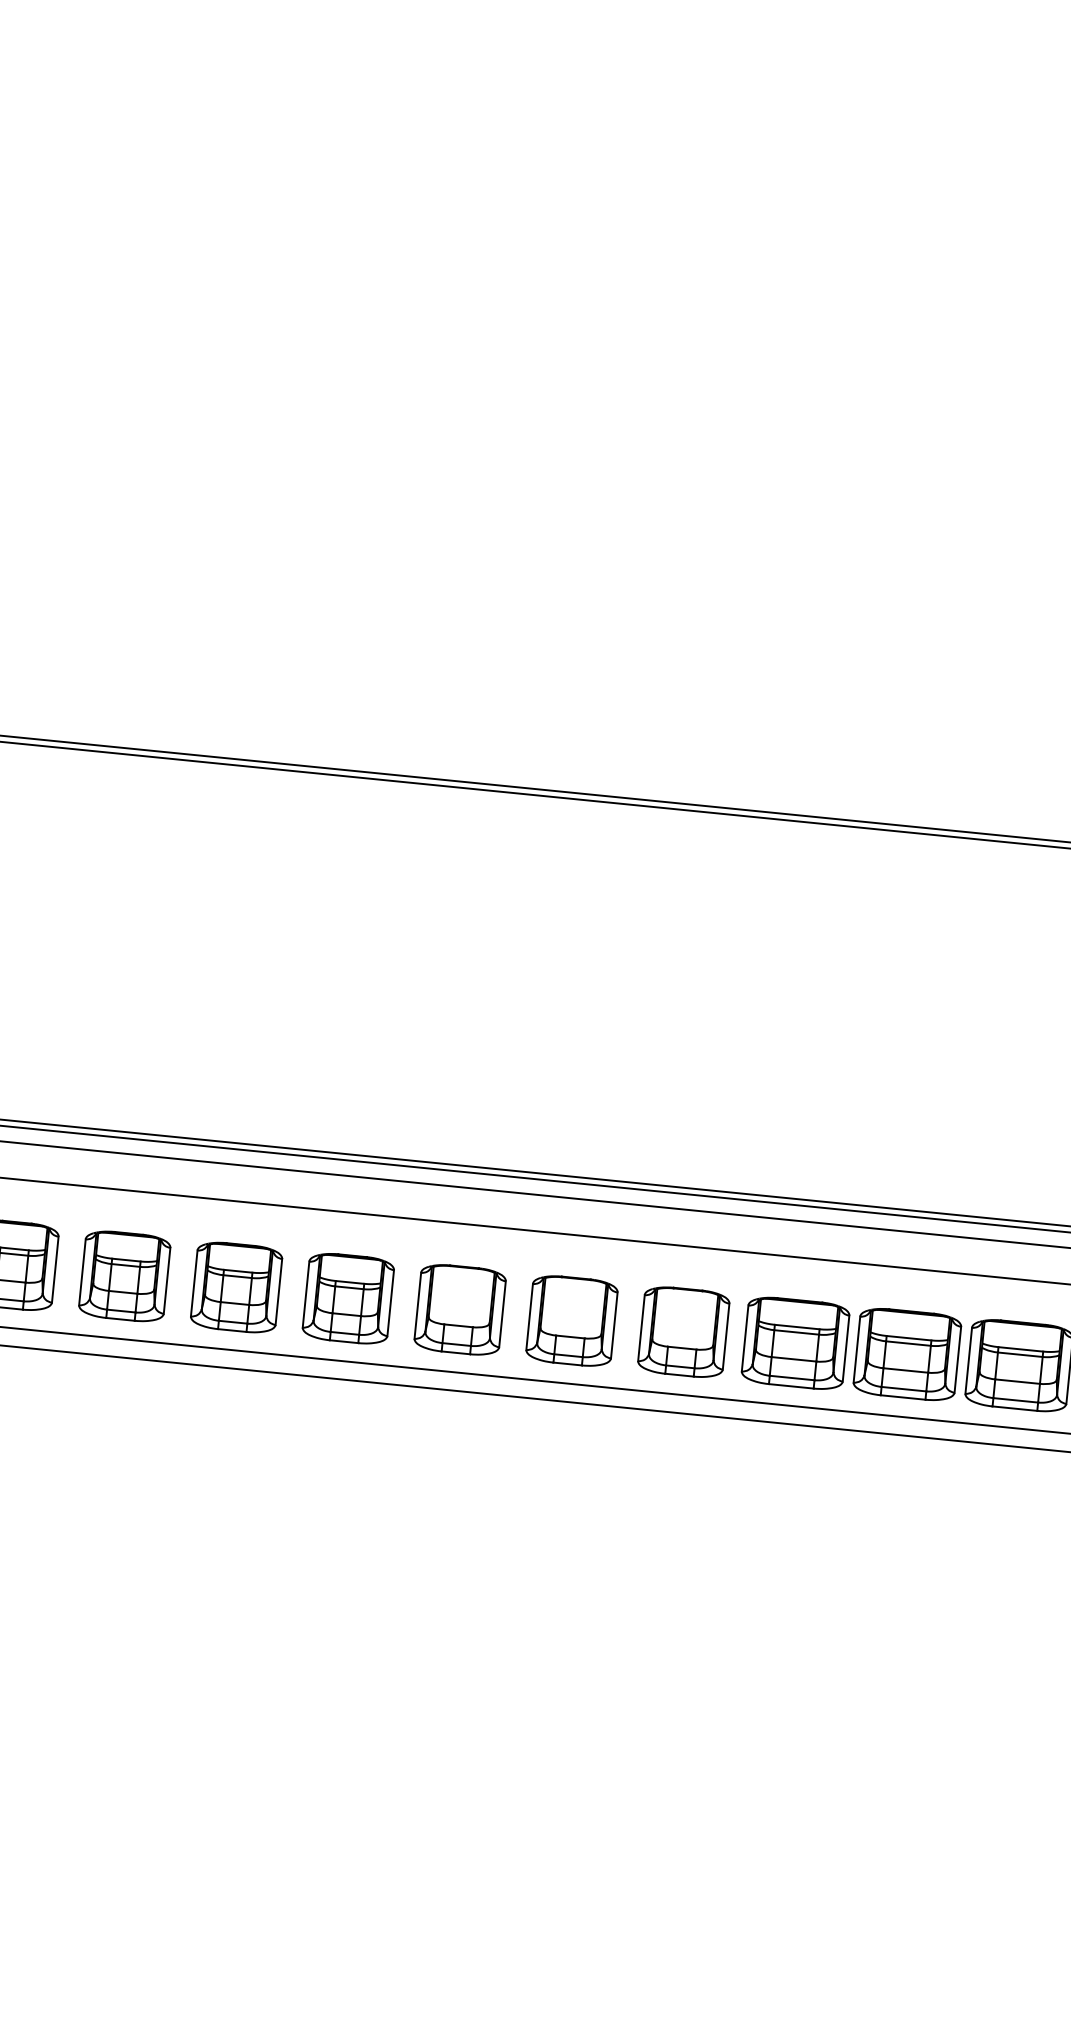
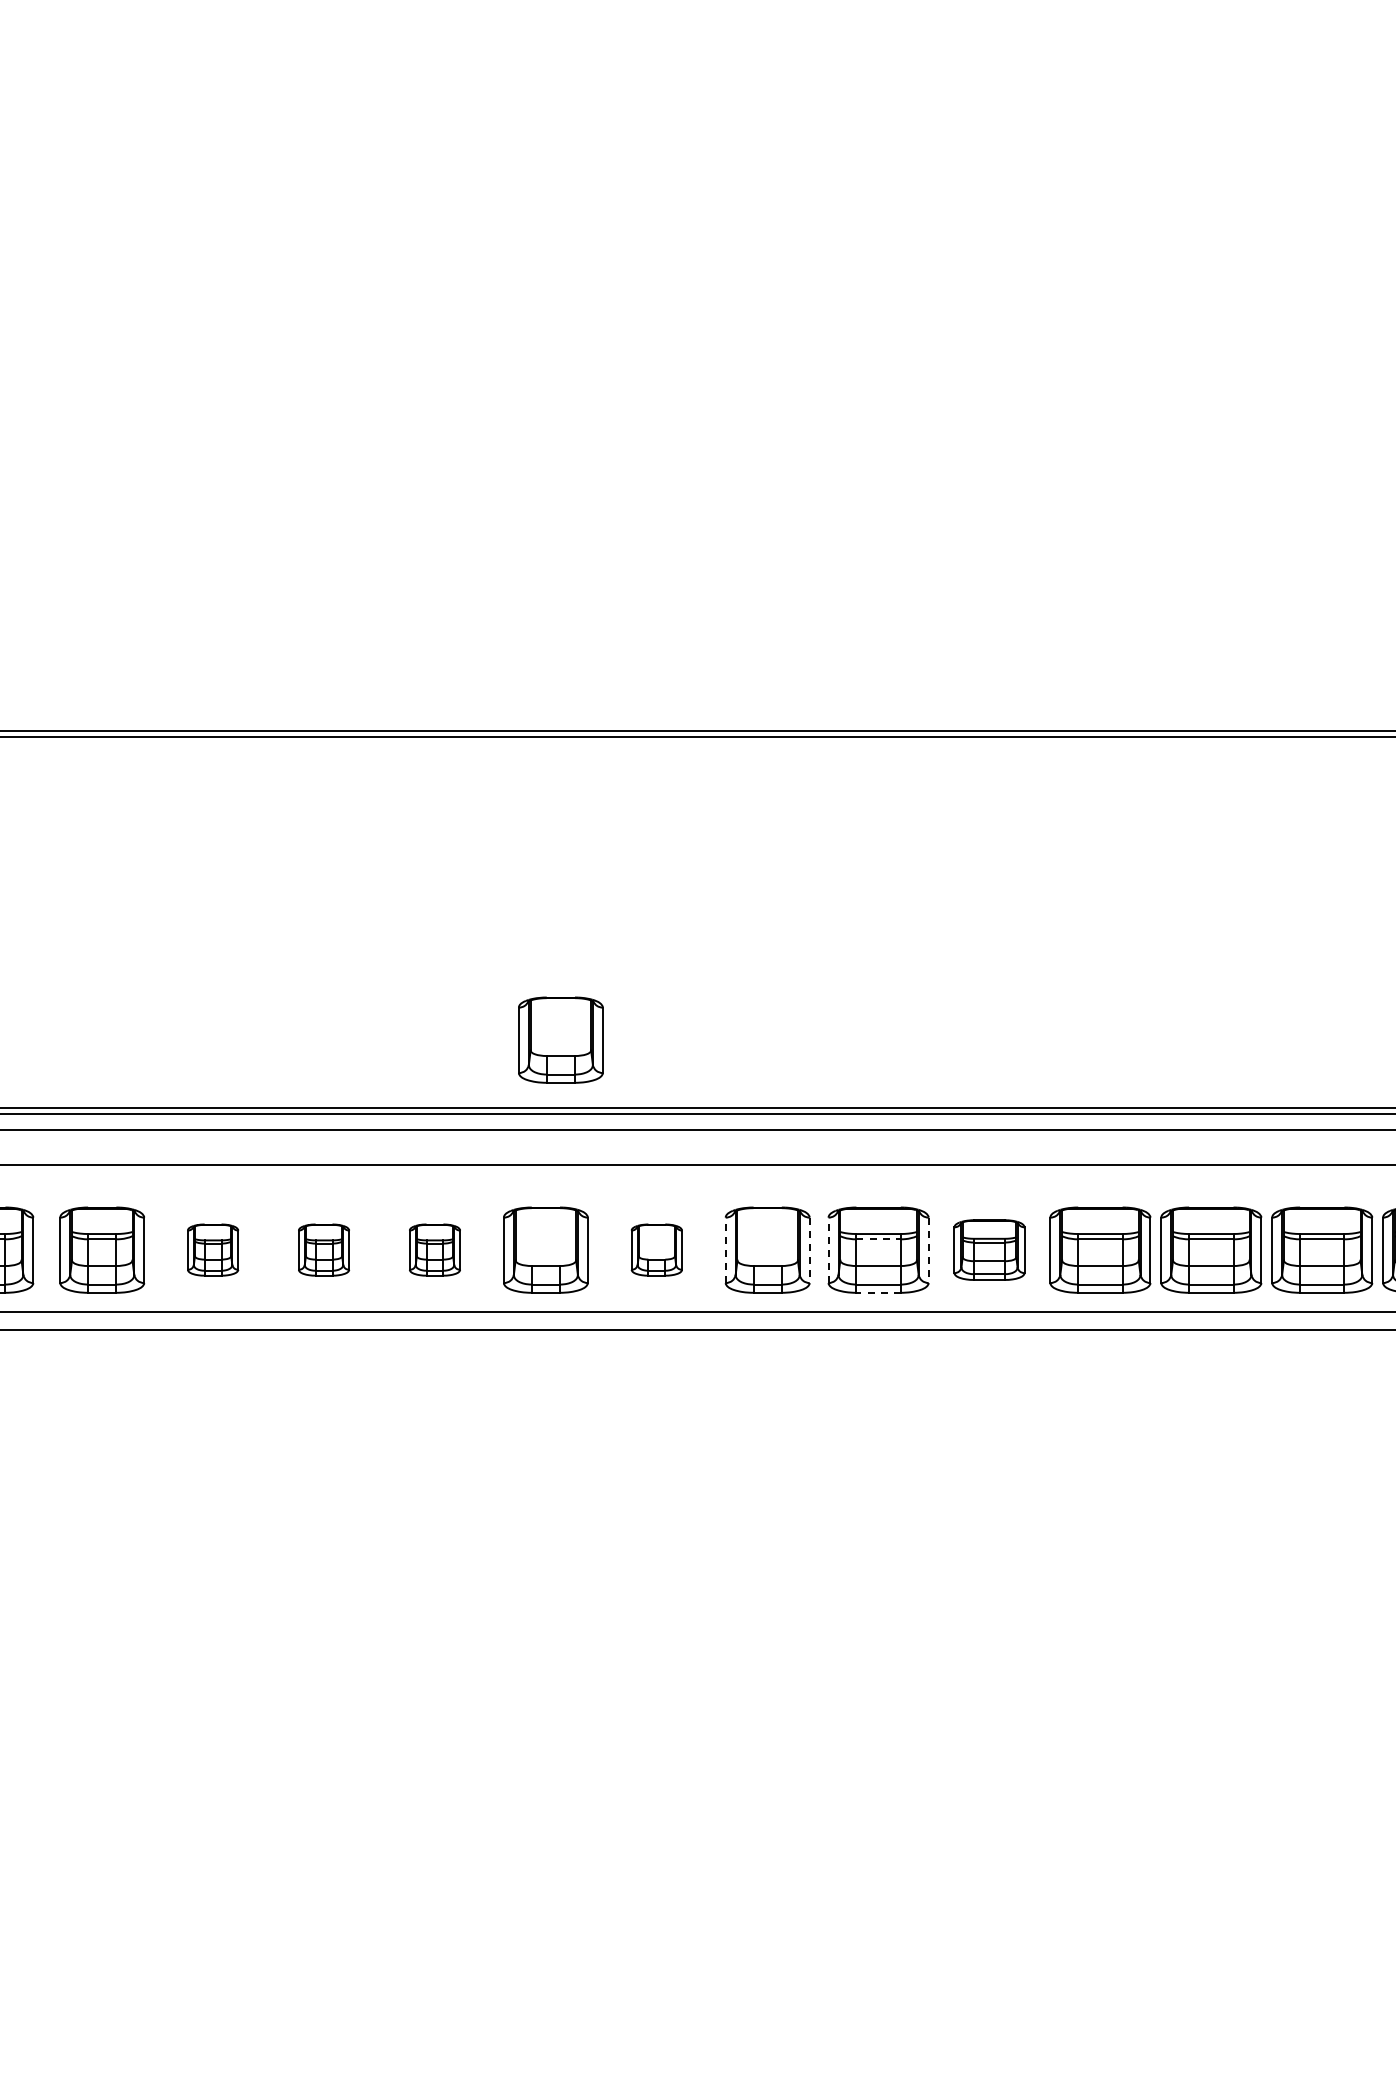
part: (496, 1098) -> (560, 1039), added
part: (124, 1275) -> (212, 1249), size x0.6
part: (236, 1286) -> (323, 1249), size x0.6
part: (347, 1297) -> (434, 1249), size x0.6
part: (571, 1320) -> (656, 1249), size x0.6
line: (641, 1328) -> (725, 1250), solid -> dashed
line: (797, 1332) -> (879, 1239), solid -> dashed
line: (725, 1336) -> (809, 1250), solid -> dashed
line: (745, 1338) -> (828, 1250), solid -> dashed
line: (845, 1348) -> (928, 1250), solid -> dashed
part: (907, 1353) -> (989, 1249), size x0.7
line: (791, 1386) -> (878, 1292), solid -> dashed

